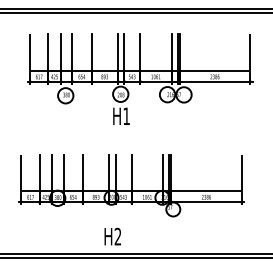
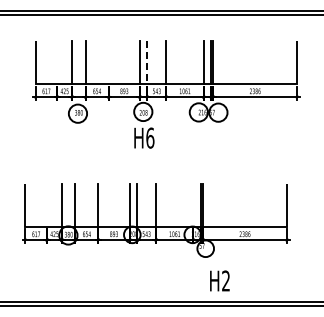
line: (48, 51) -> (57, 61), removed
line: (91, 51) -> (108, 61), removed
line: (124, 52) -> (147, 62), solid -> dashed
text: (126, 115) -> (150, 137), H1 -> H6
line: (40, 172) -> (47, 204), removed
line: (163, 172) -> (193, 204), removed
text: (112, 236) -> (219, 280), moved

